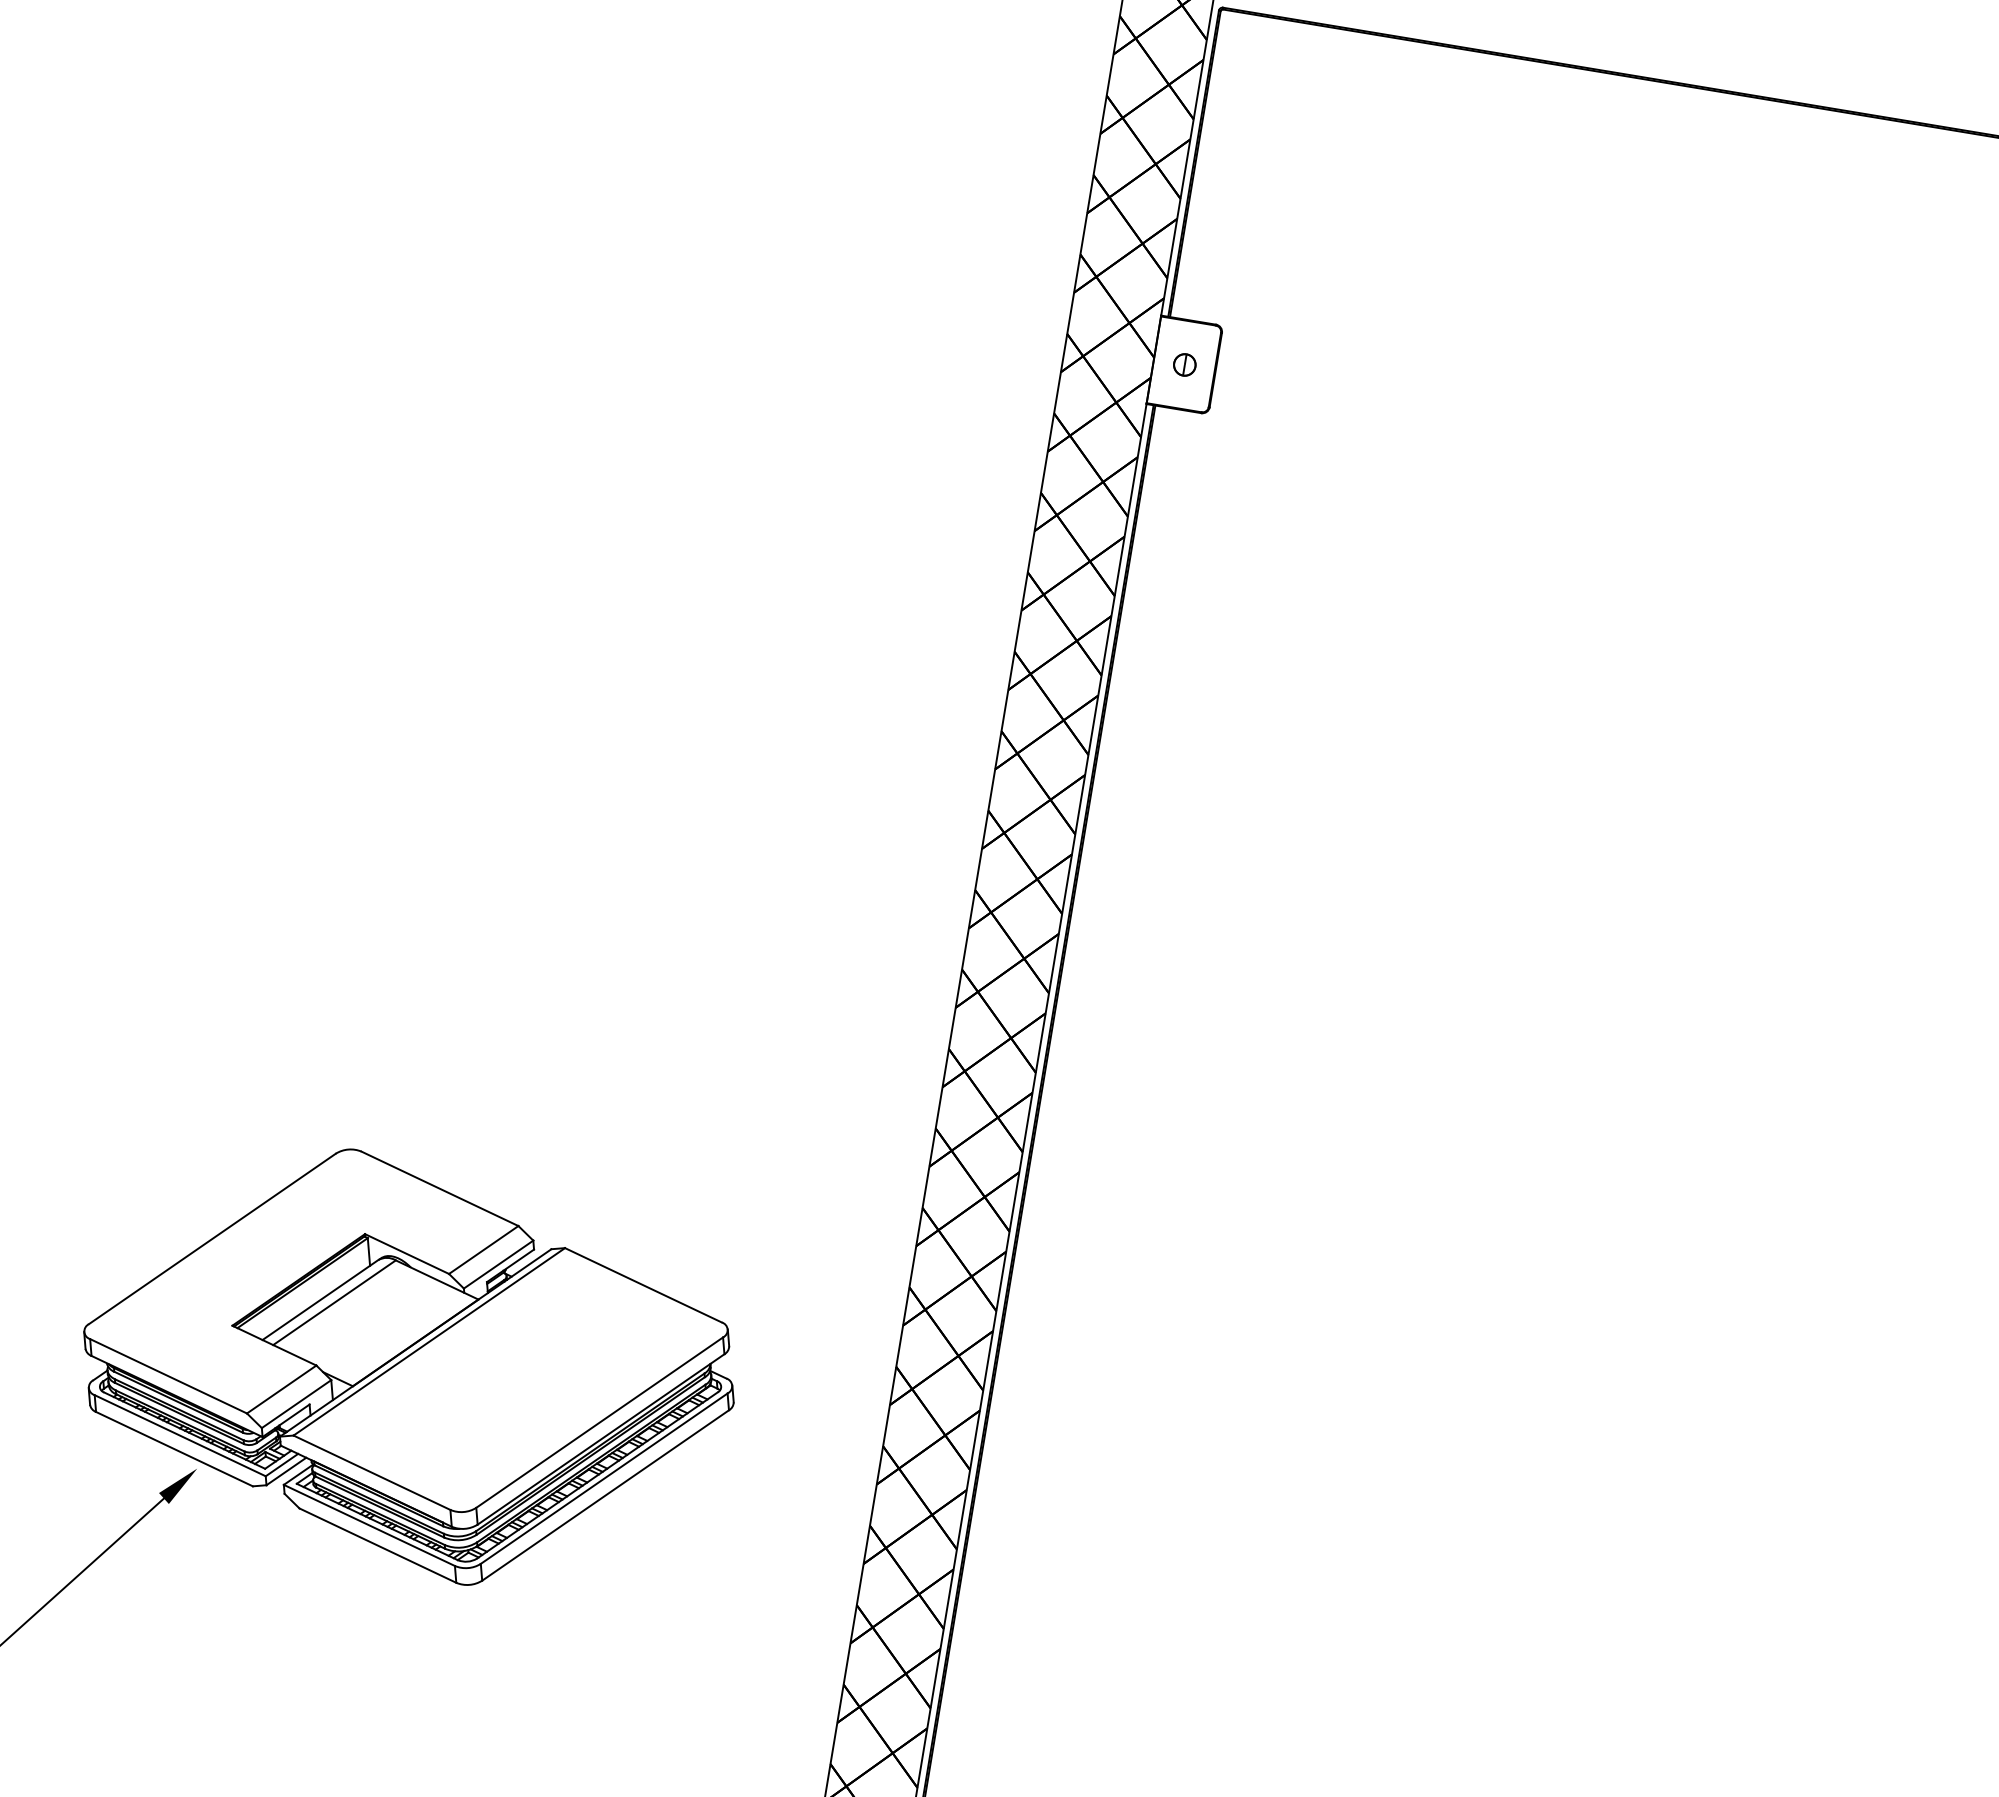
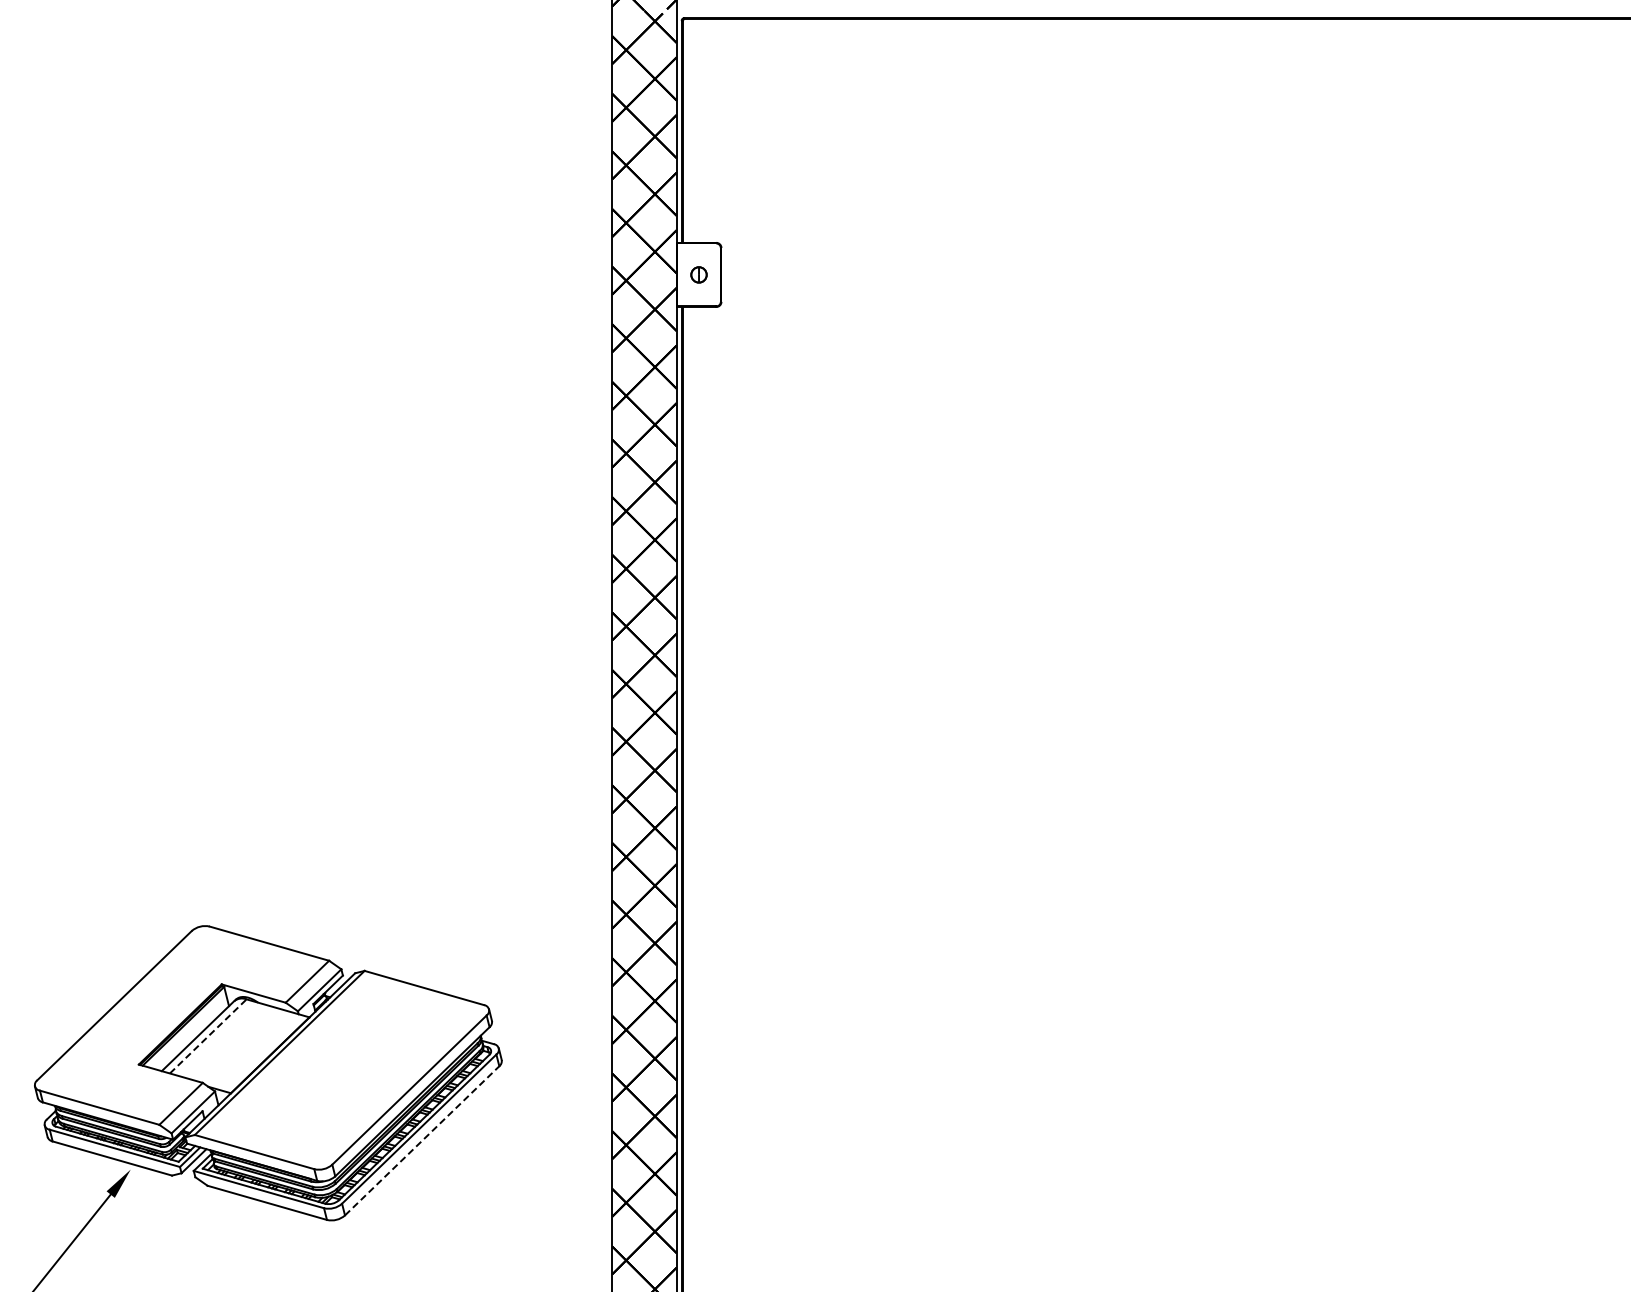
line: (334, 1302) -> (208, 1036), solid -> dashed
line: (606, 1495) -> (422, 1140), solid -> dashed

